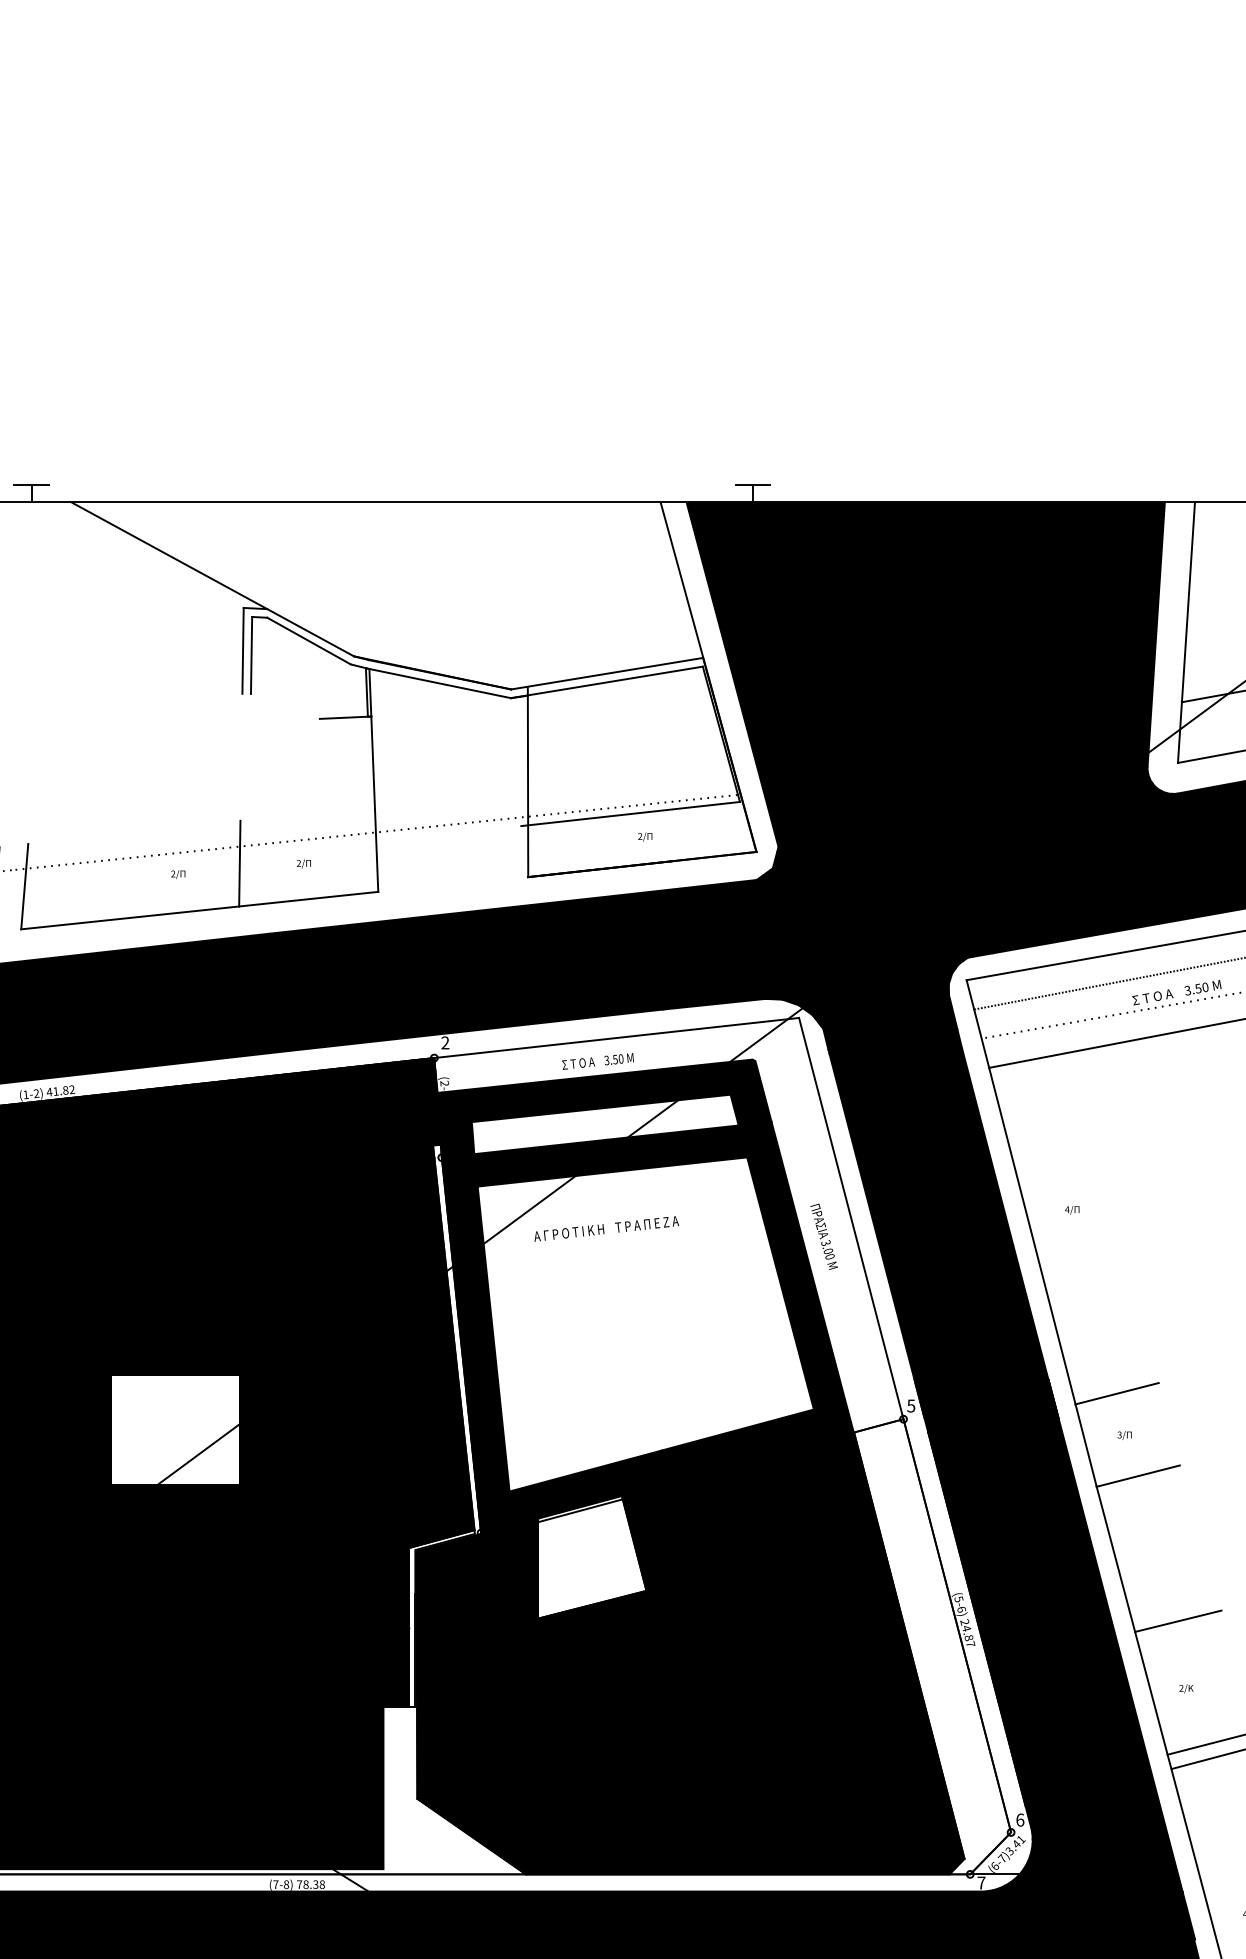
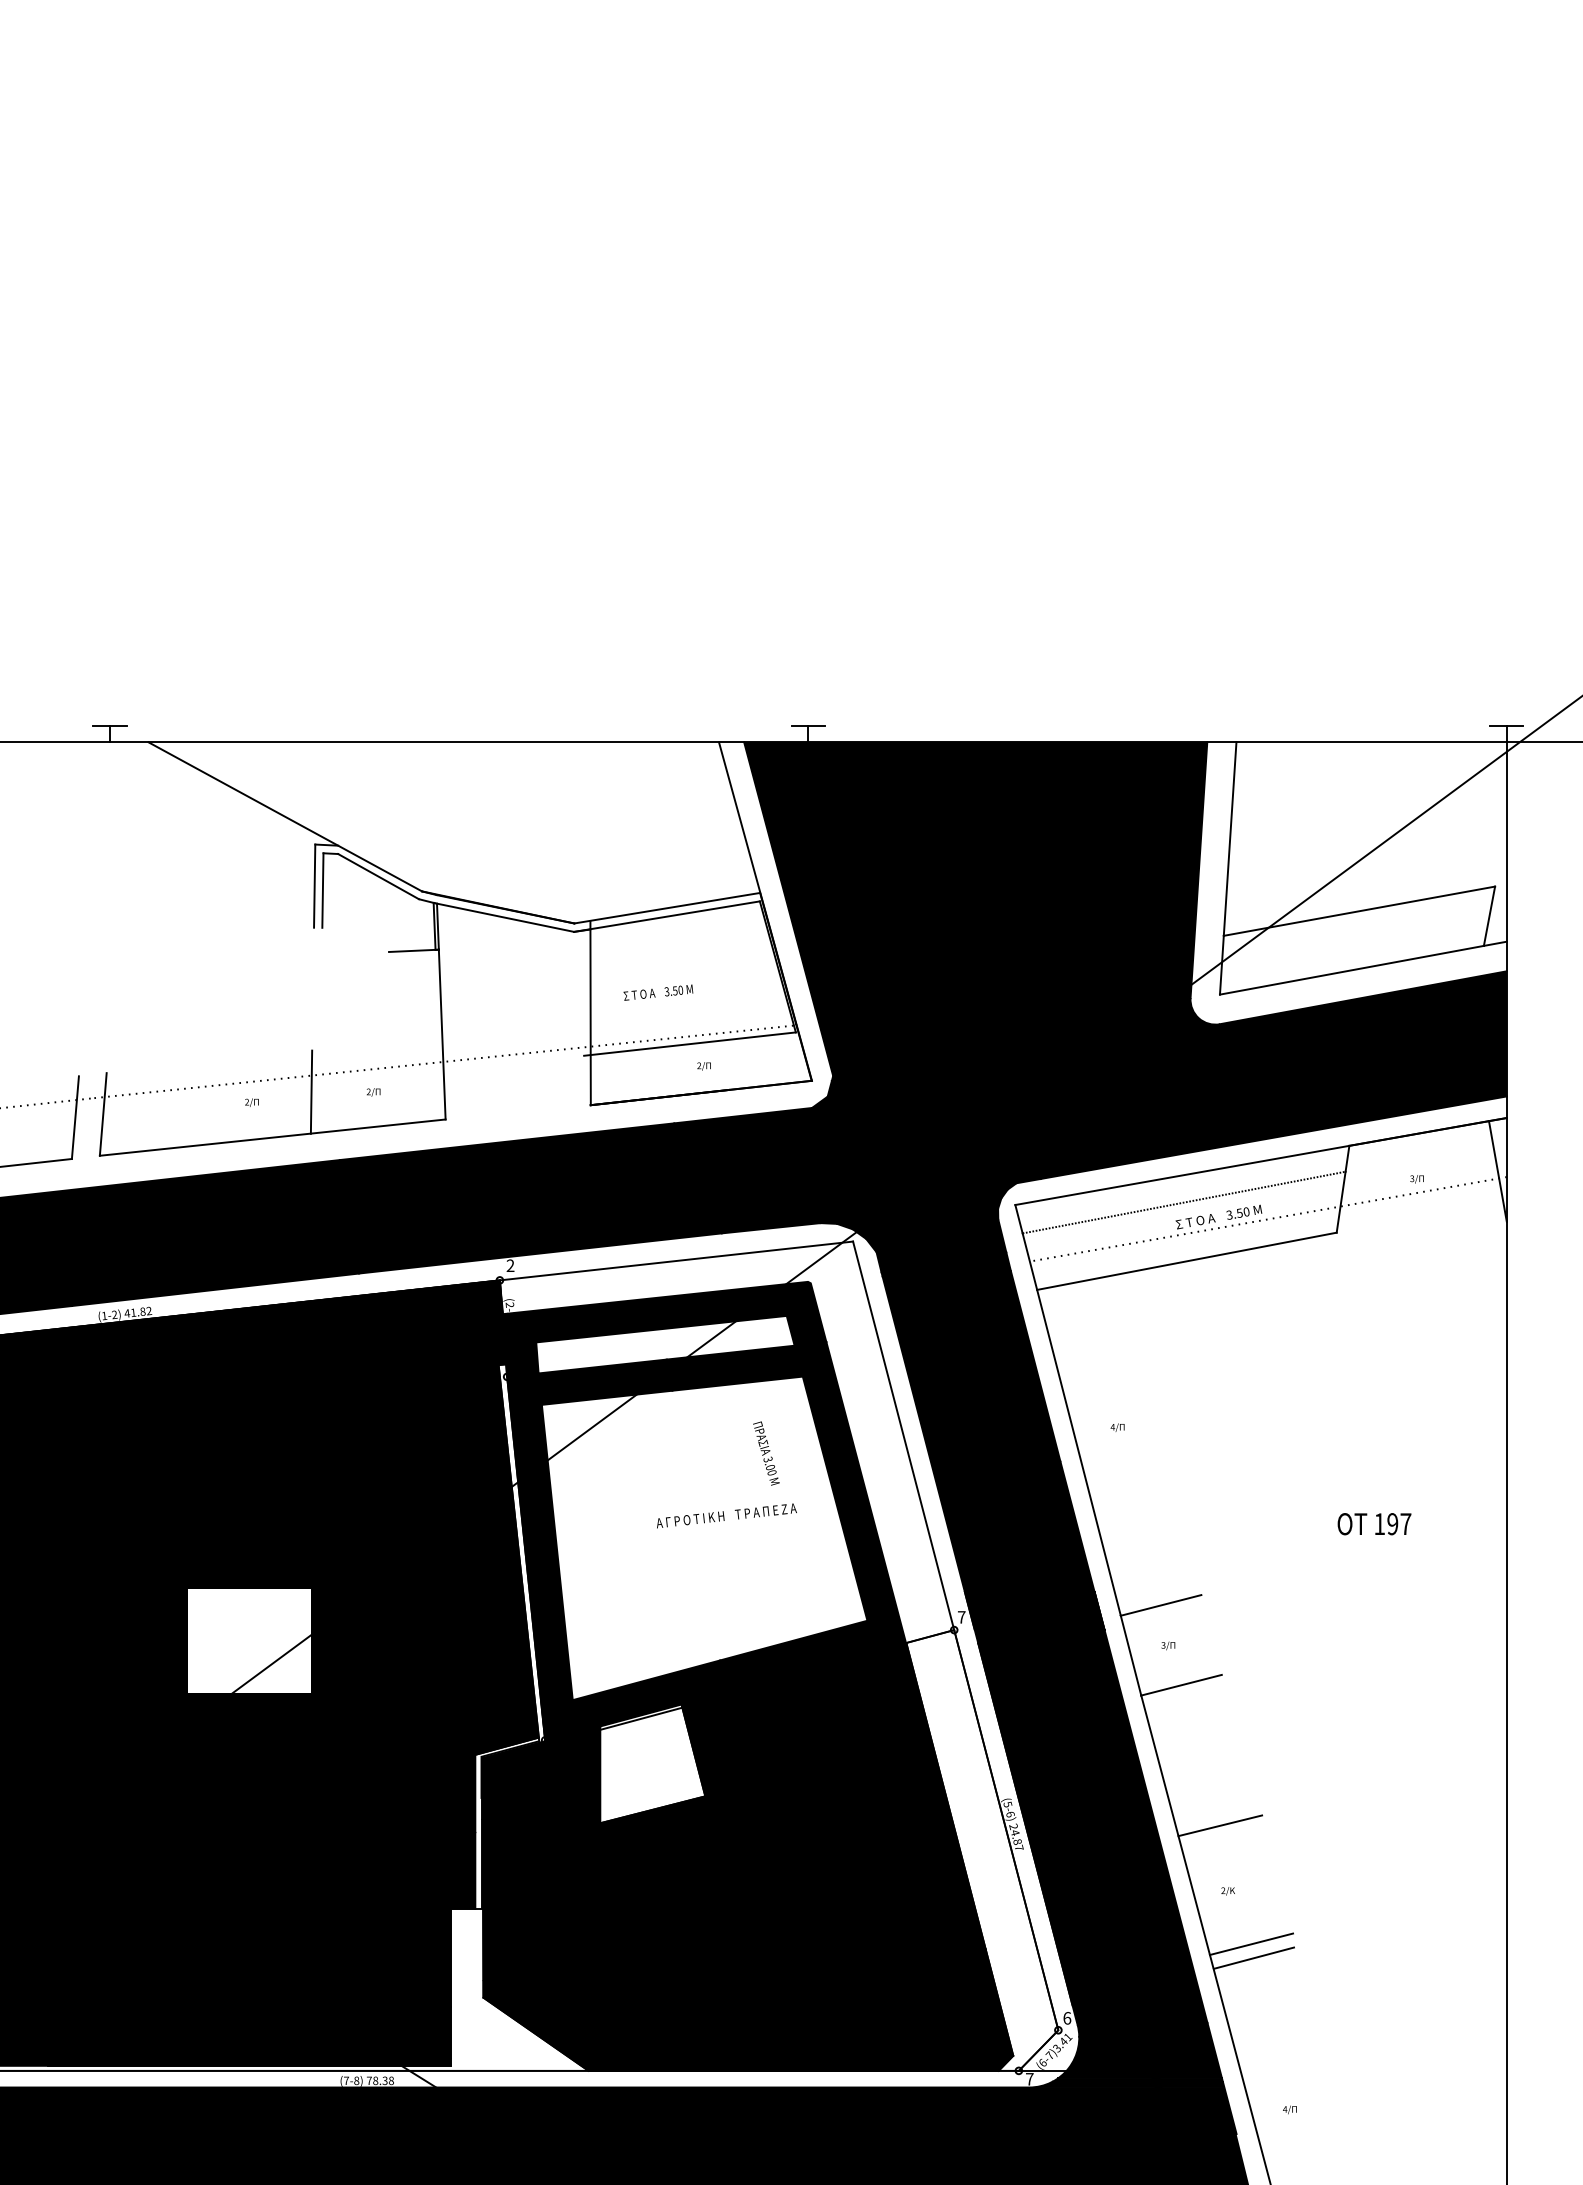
text: (598, 1061) -> (658, 992), moved
text: (606, 1228) -> (726, 1515), moved
text: (824, 1236) -> (766, 1453), moved
text: (911, 1406) -> (961, 1617), 5 -> 7

